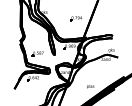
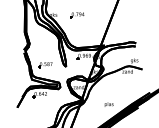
part: (75, 18) -> (76, 15), moved

